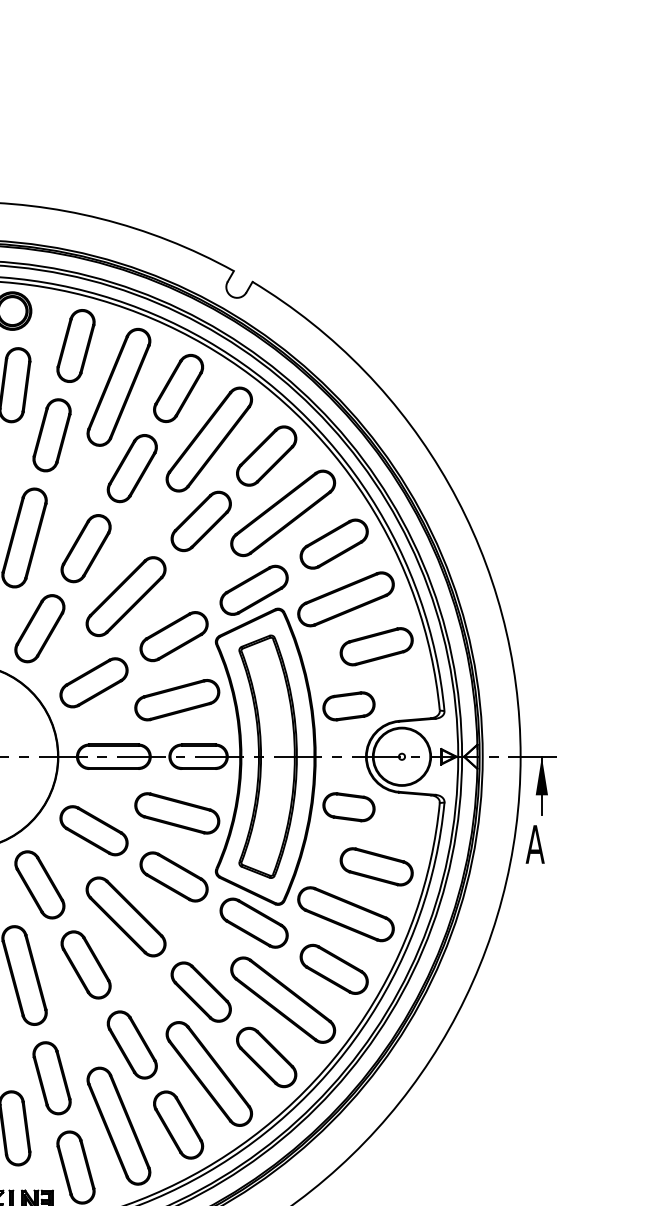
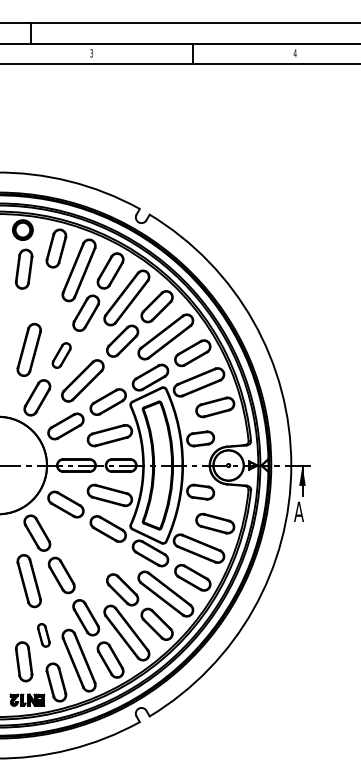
part: (51, 434) -> (43, 295), removed
part: (85, 548) -> (61, 355), size x0.7
part: (125, 915) -> (82, 549), removed
part: (51, 1078) -> (43, 635), size x0.6

